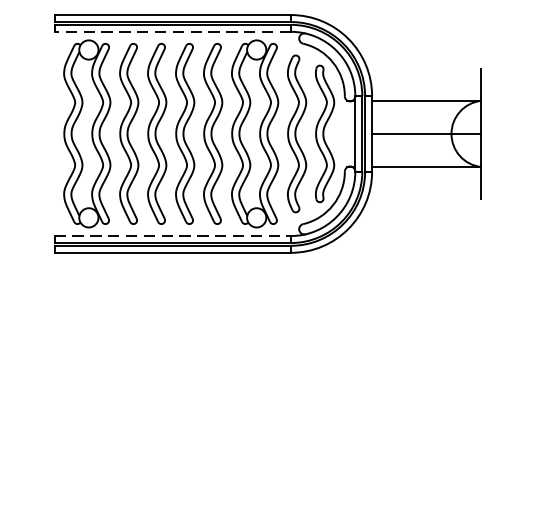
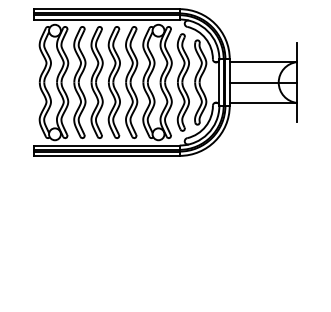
line: (172, 31) -> (106, 19), dashed -> solid
line: (172, 235) -> (106, 145), dashed -> solid

